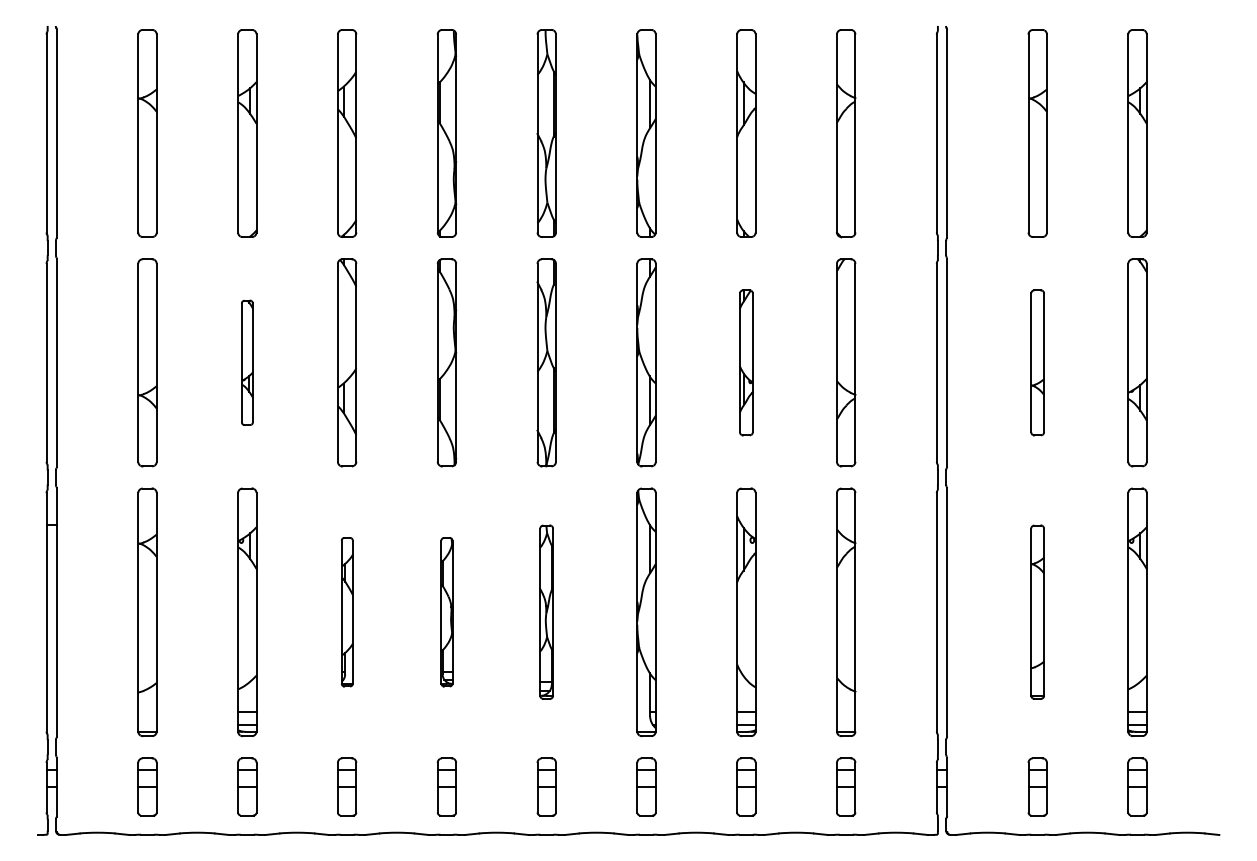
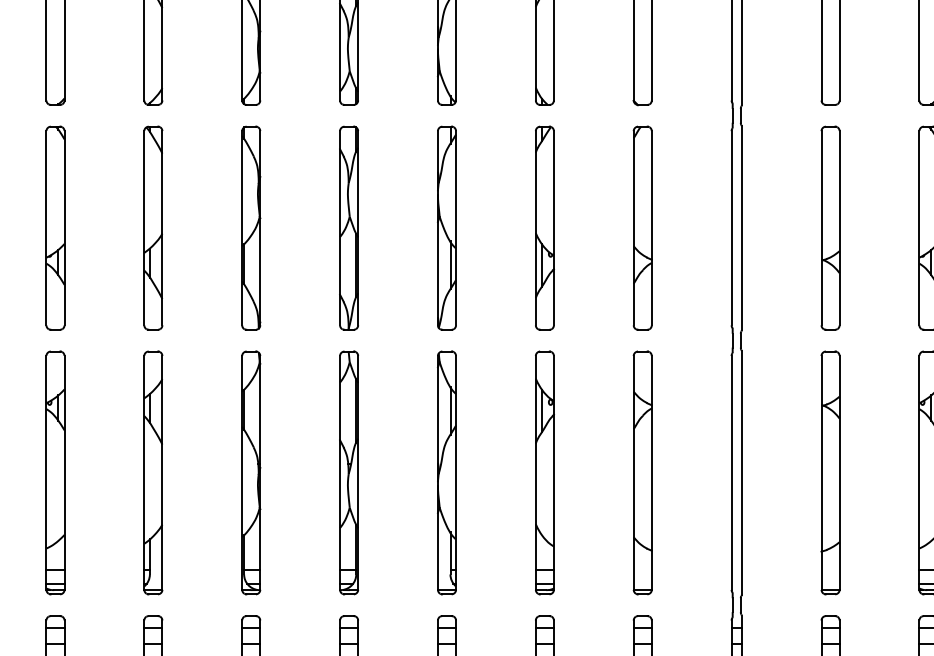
part: (247, 362) -> (55, 227), size x1.67
part: (746, 362) -> (544, 227), size x1.43
part: (1037, 362) -> (830, 227), size x1.43
part: (347, 611) -> (153, 472), size x1.67
part: (446, 611) -> (250, 472), size x1.67
part: (546, 611) -> (348, 472), size x1.43
part: (1037, 611) -> (830, 472), size x1.43

